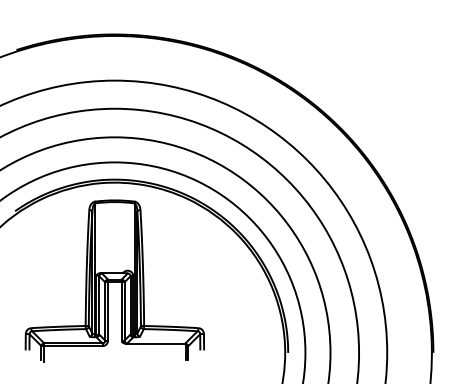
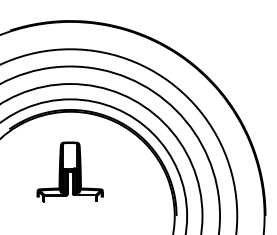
part: (113, 280) -> (69, 171), size x0.6

